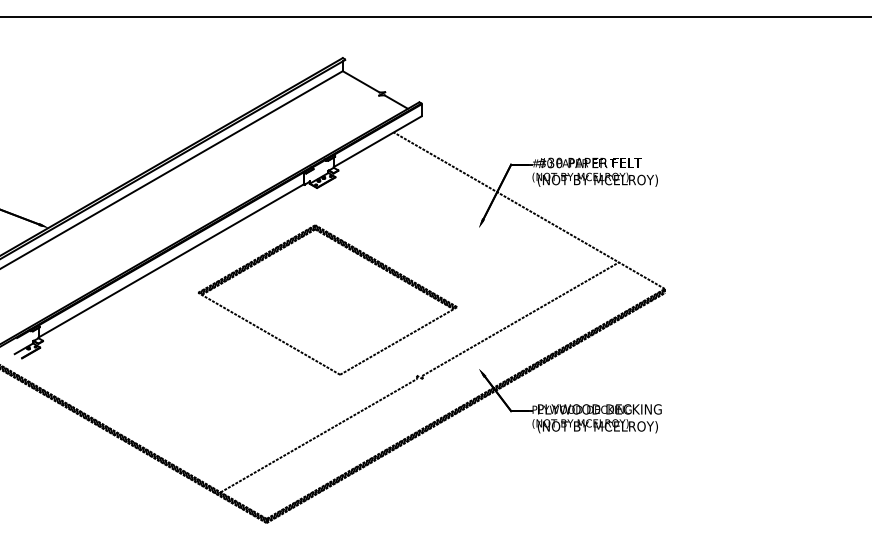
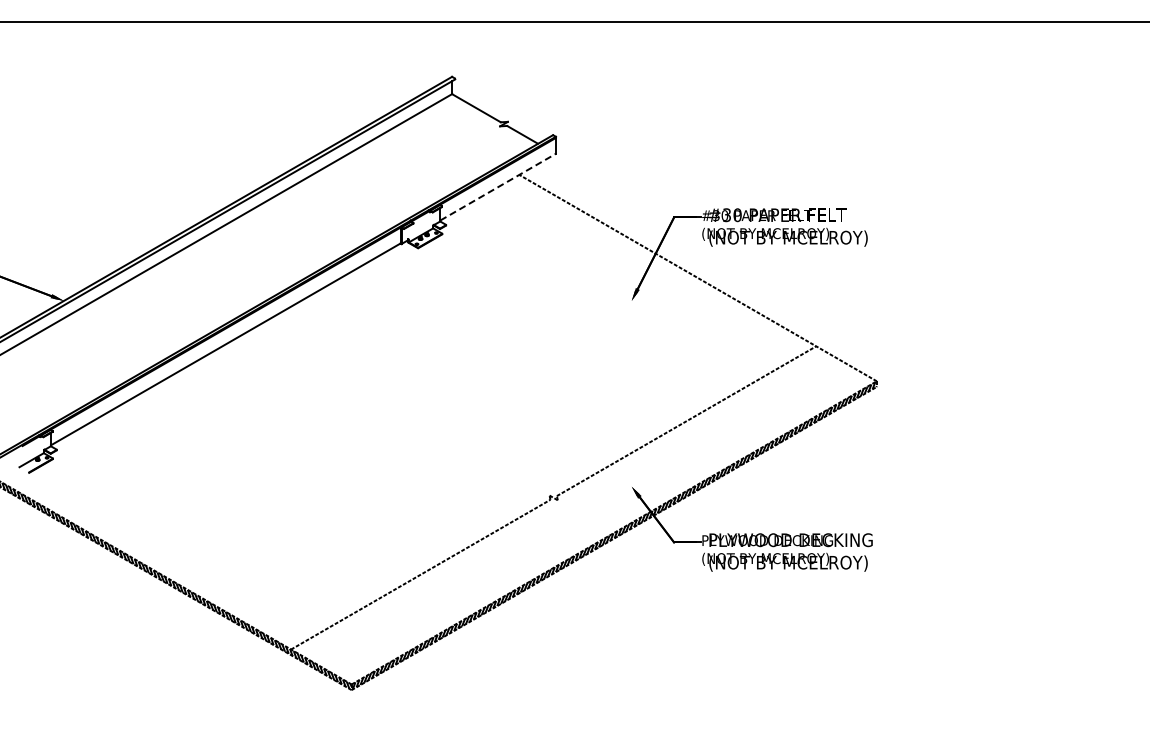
line: (377, 141) -> (498, 187), solid -> dashed
part: (353, 252) -> (466, 333), removed

